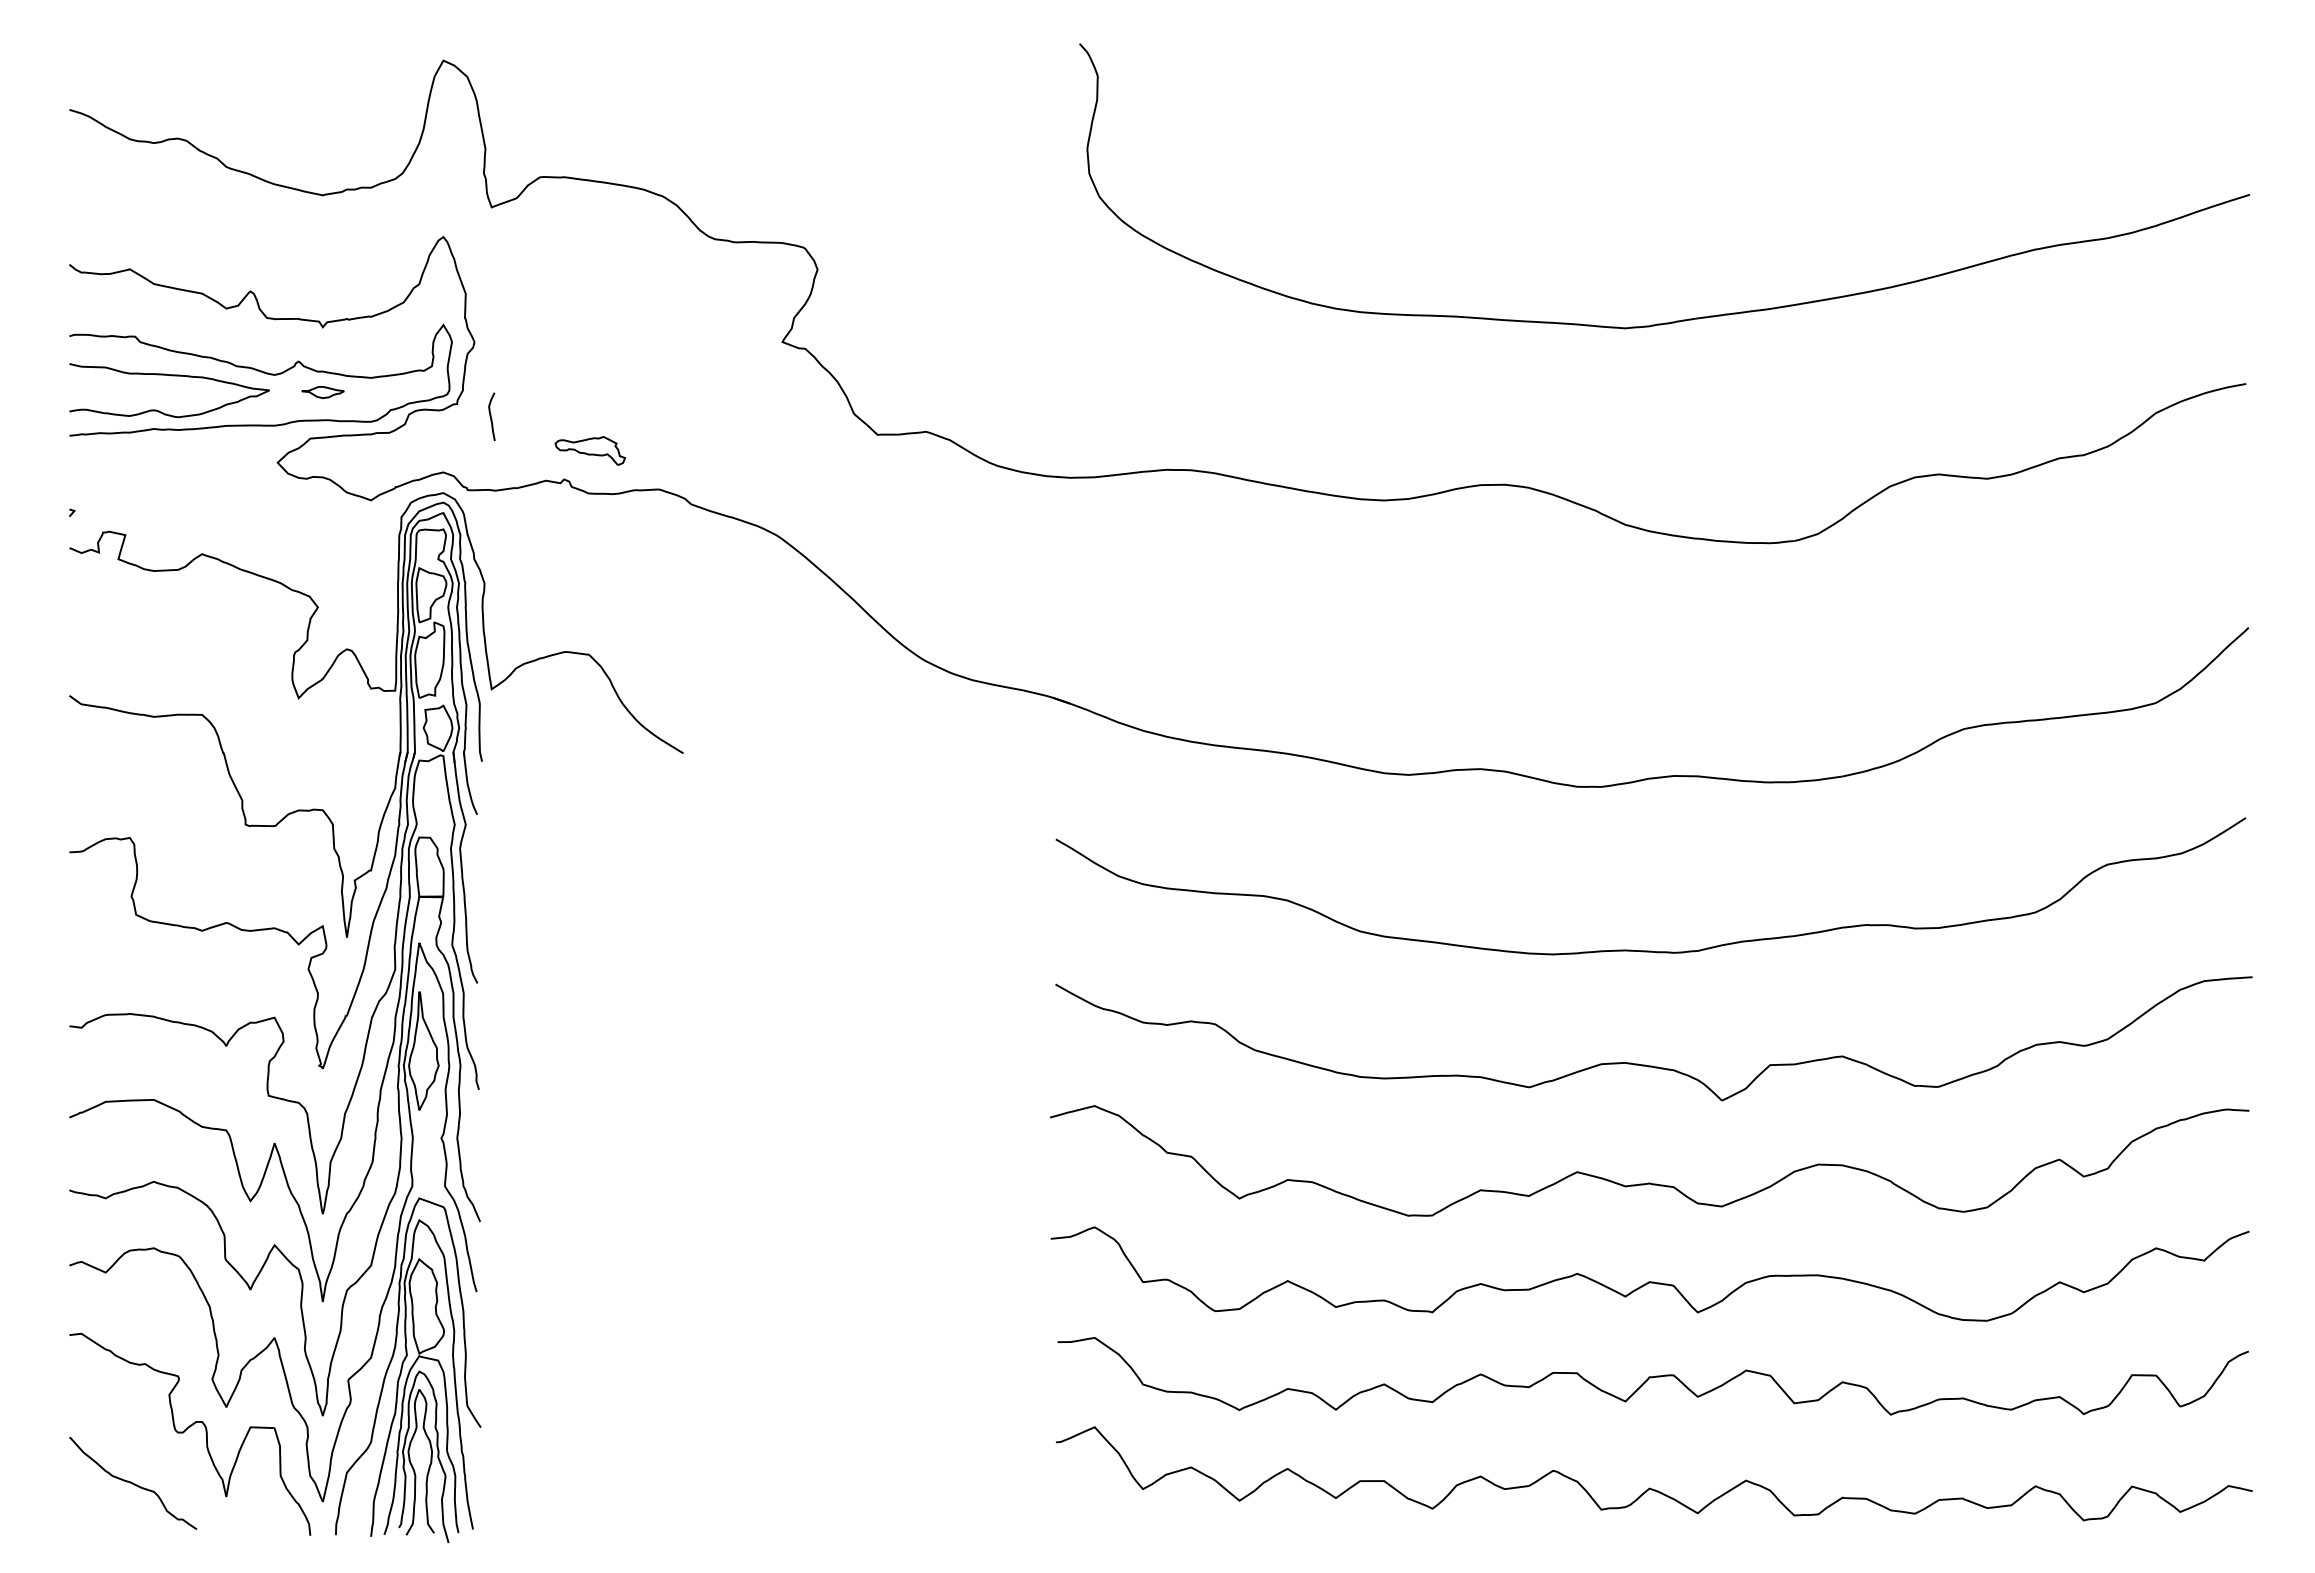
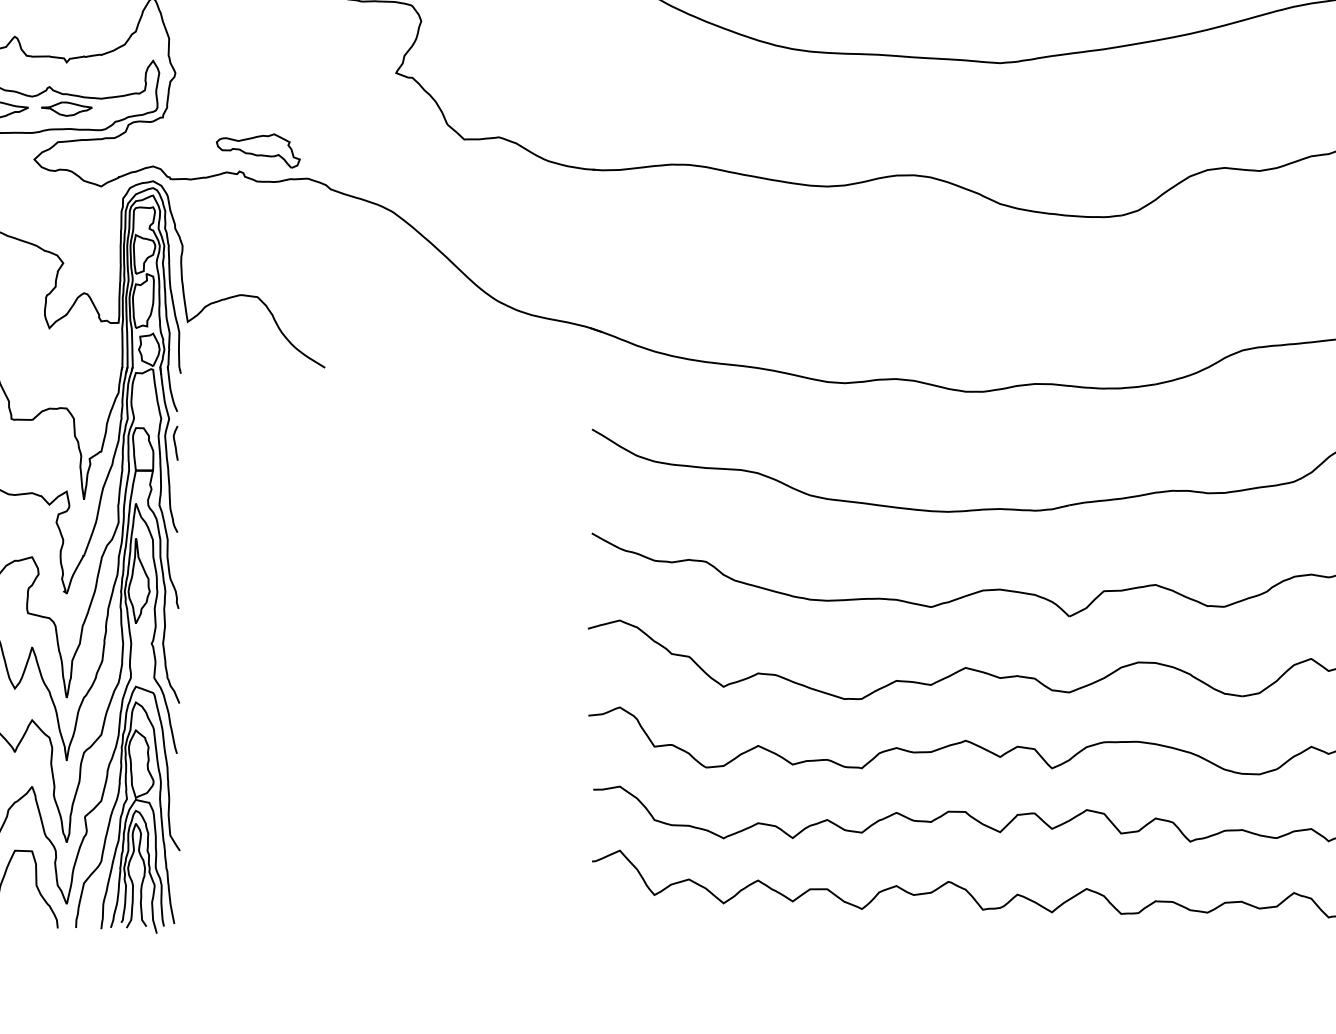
part: (322, 392) -> (66, 109), size x1.67
curve: (491, 416) -> (175, 443), moved
part: (590, 450) -> (258, 150), size x1.67

